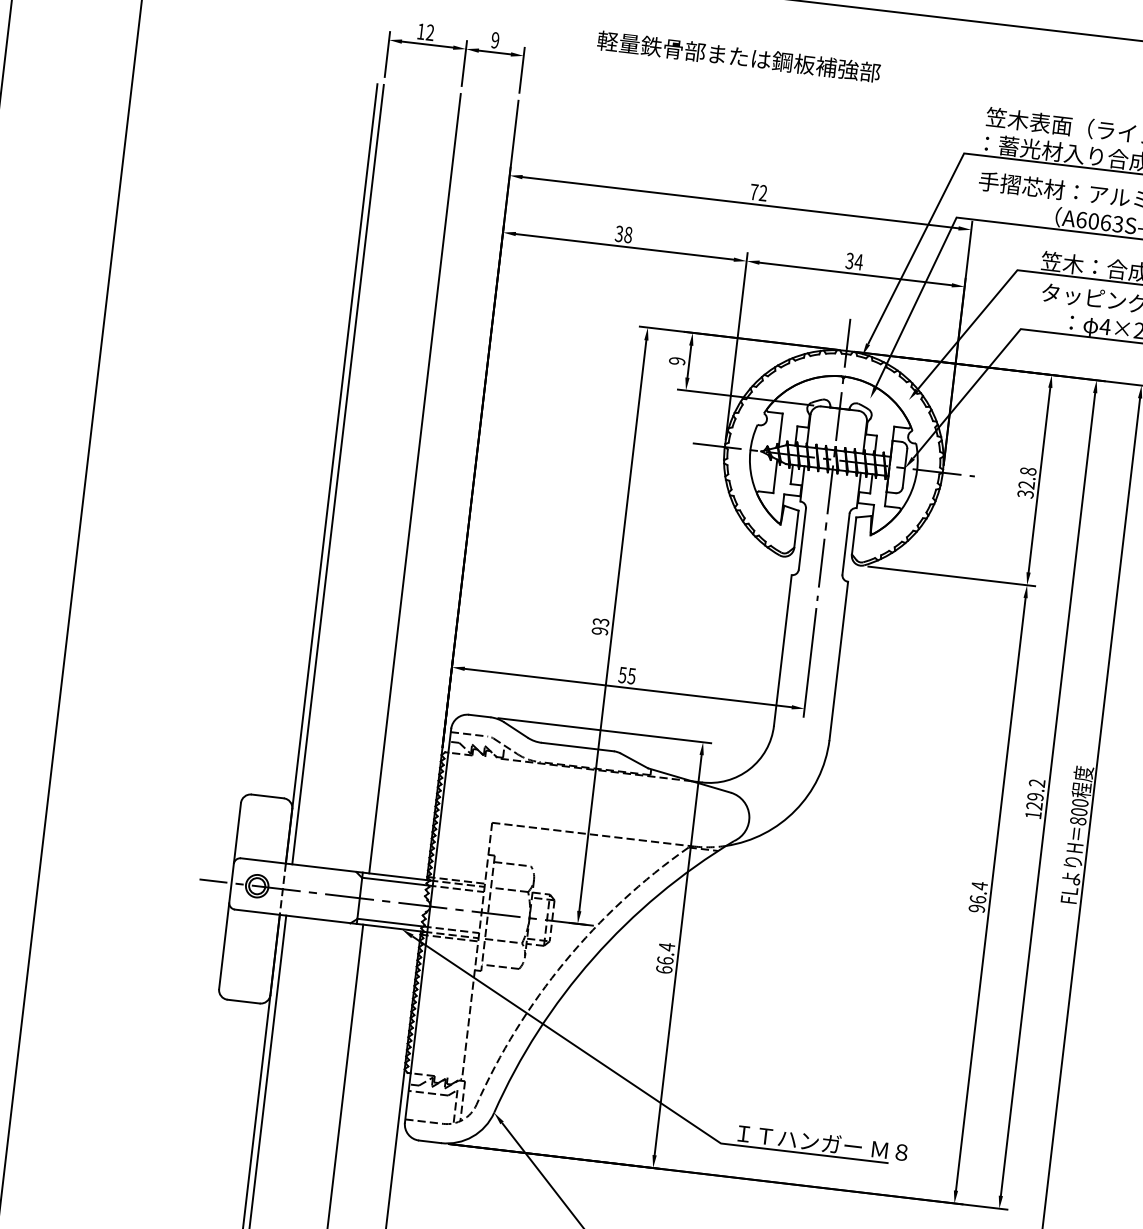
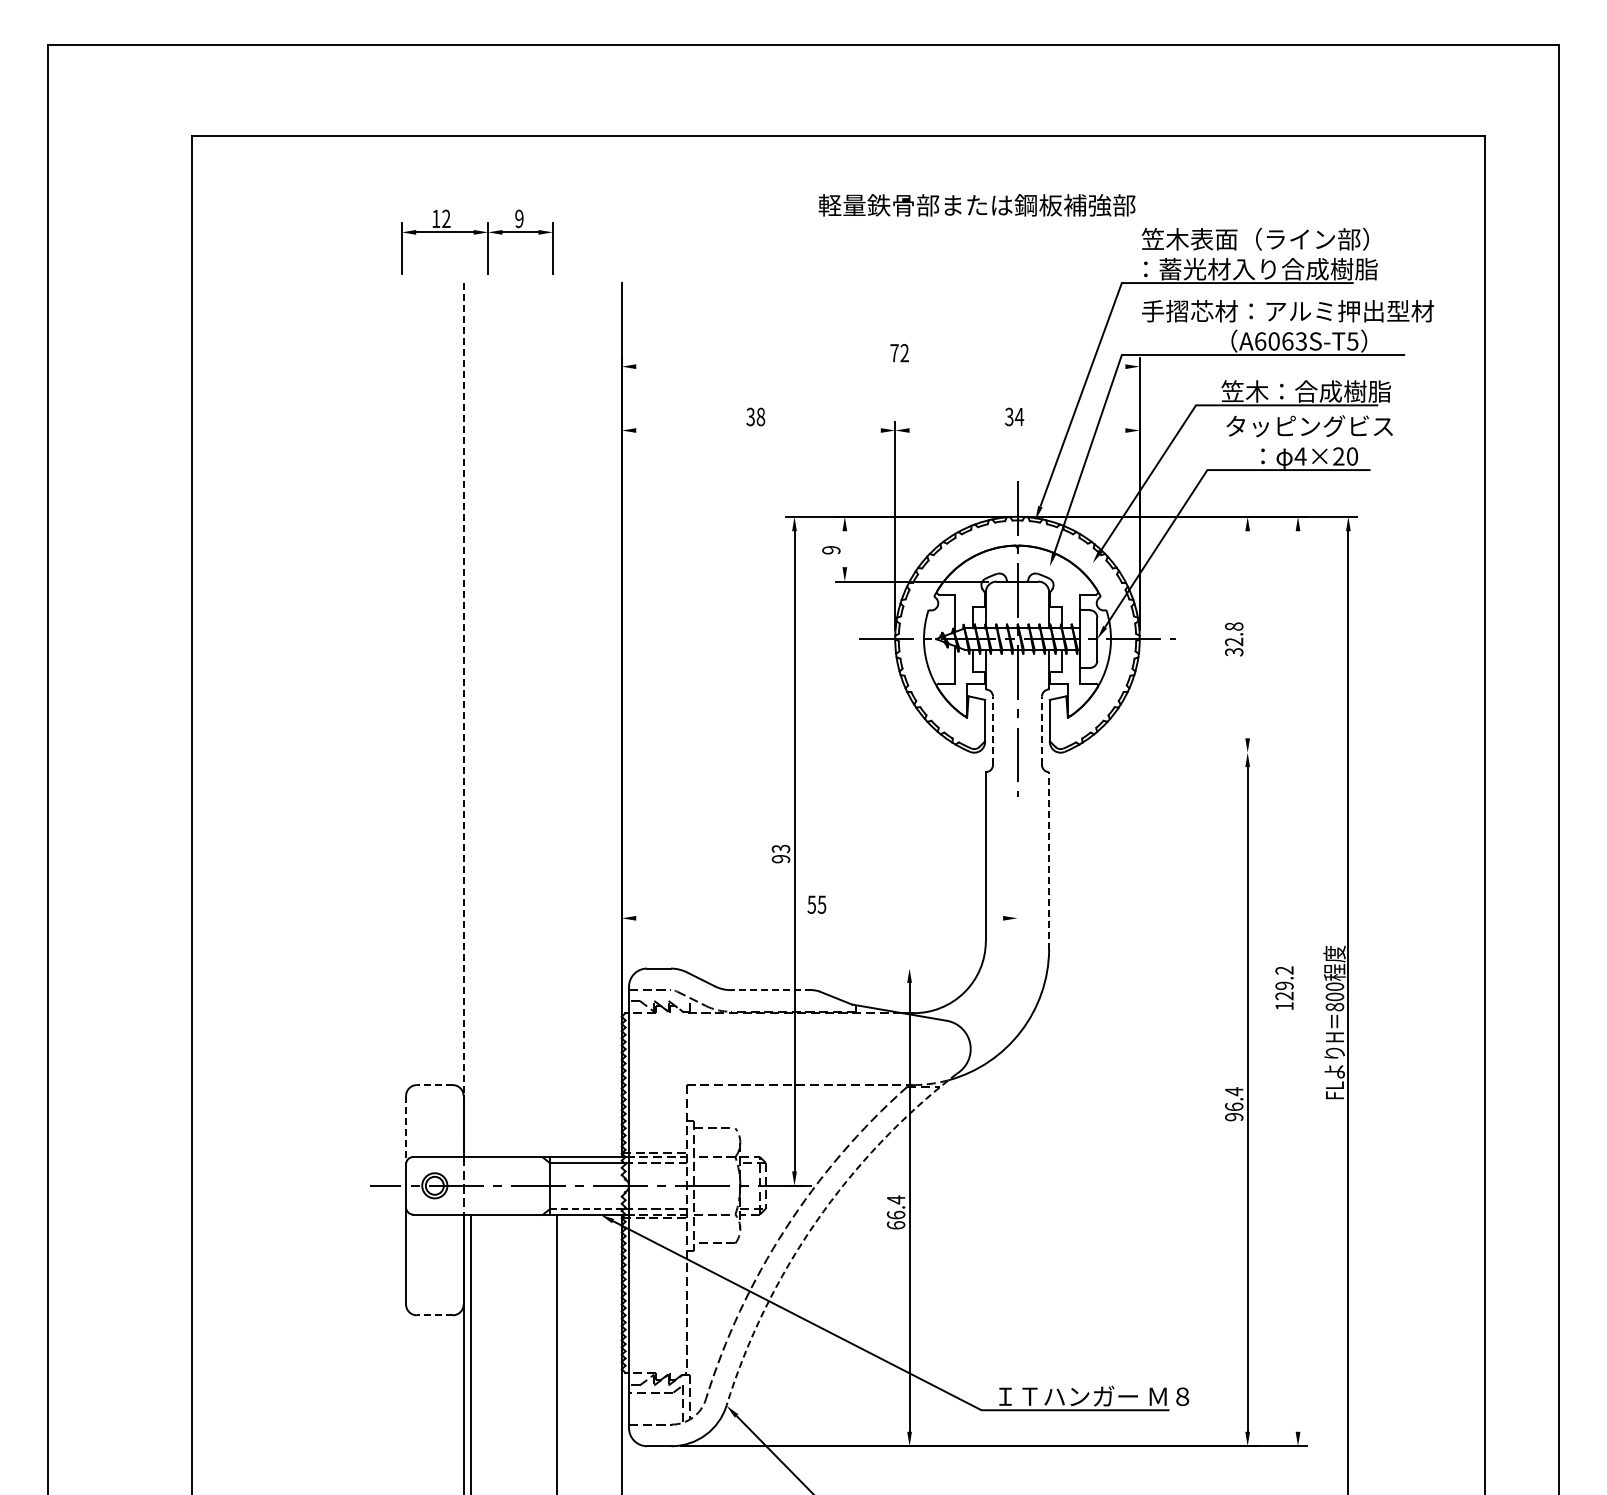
part: (456, 49) -> (477, 234), moved
text: (738, 56) -> (976, 205), moved
line: (740, 202) -> (880, 366), removed
line: (624, 246) -> (758, 430), removed
line: (855, 273) -> (1017, 430), removed
line: (689, 361) -> (844, 549), removed
line: (331, 474) -> (463, 720), solid -> dashed
line: (337, 474) -> (470, 719), removed
line: (1039, 479) -> (1247, 634), removed
line: (415, 483) -> (557, 719), removed
line: (802, 538) -> (993, 730), solid -> dashed
line: (845, 543) -> (1041, 730), solid -> dashed
line: (951, 576) -> (1162, 752), removed
line: (839, 661) -> (1049, 861), solid -> dashed
line: (810, 662) -> (1017, 866), removed
line: (628, 688) -> (819, 918), removed
line: (604, 730) -> (798, 968), removed
line: (576, 747) -> (770, 990), solid -> dashed
line: (1048, 794) -> (1298, 981), removed
line: (267, 796) -> (434, 1085), solid -> dashed
line: (237, 833) -> (406, 1129), solid -> dashed
line: (390, 922) -> (587, 1208), solid -> dashed
arc: (593, 958) -> (816, 1222), solid -> dashed
line: (243, 1001) -> (434, 1315), solid -> dashed

